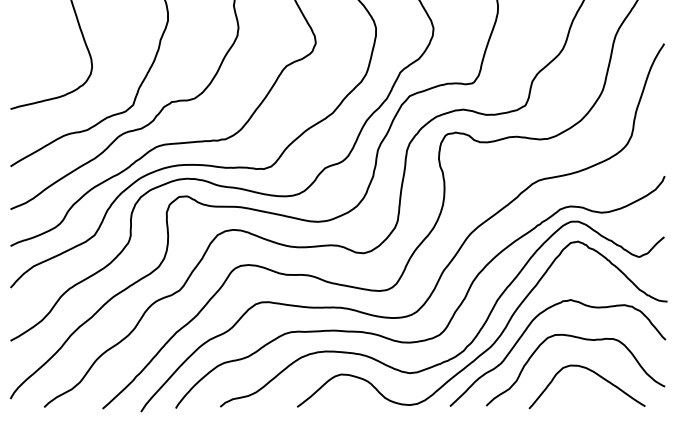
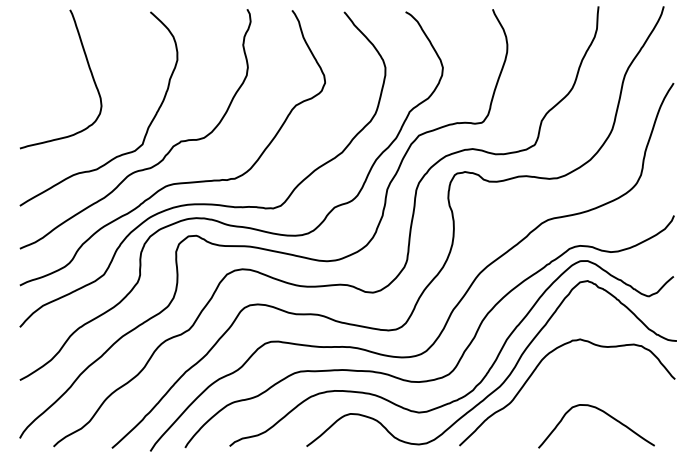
curve: (584, 340) -> (593, 379), removed

